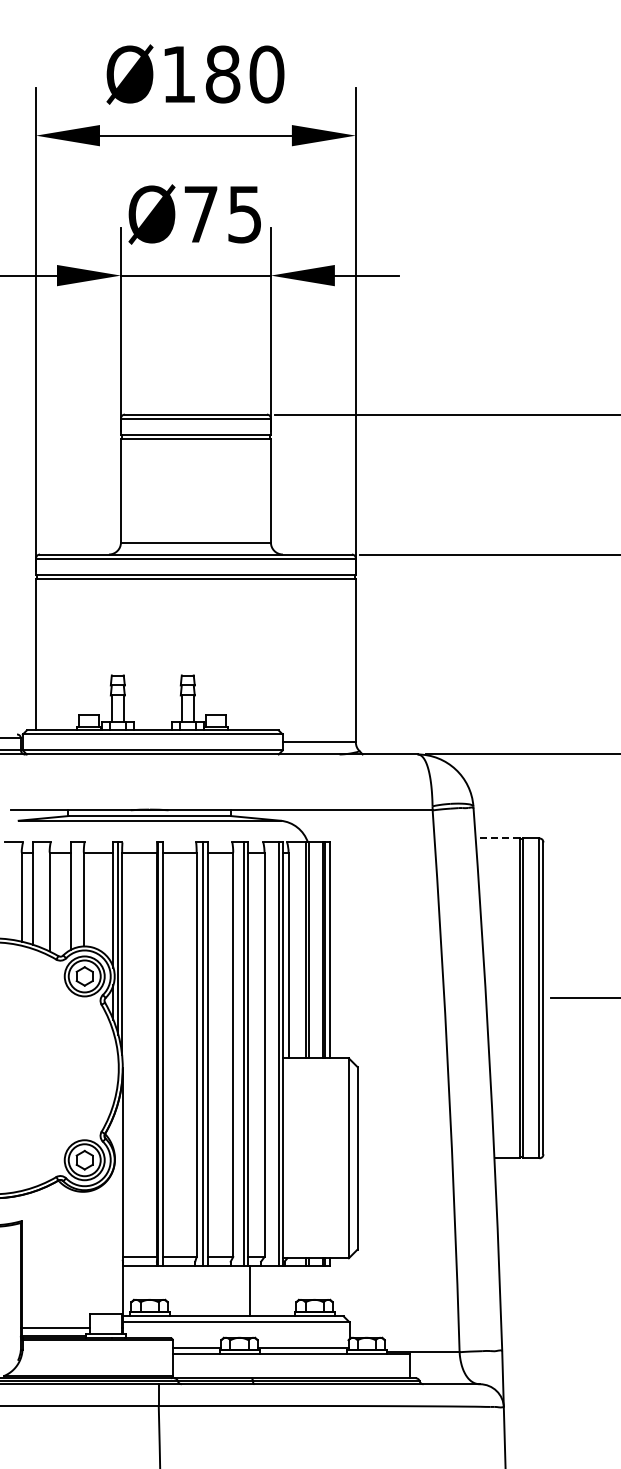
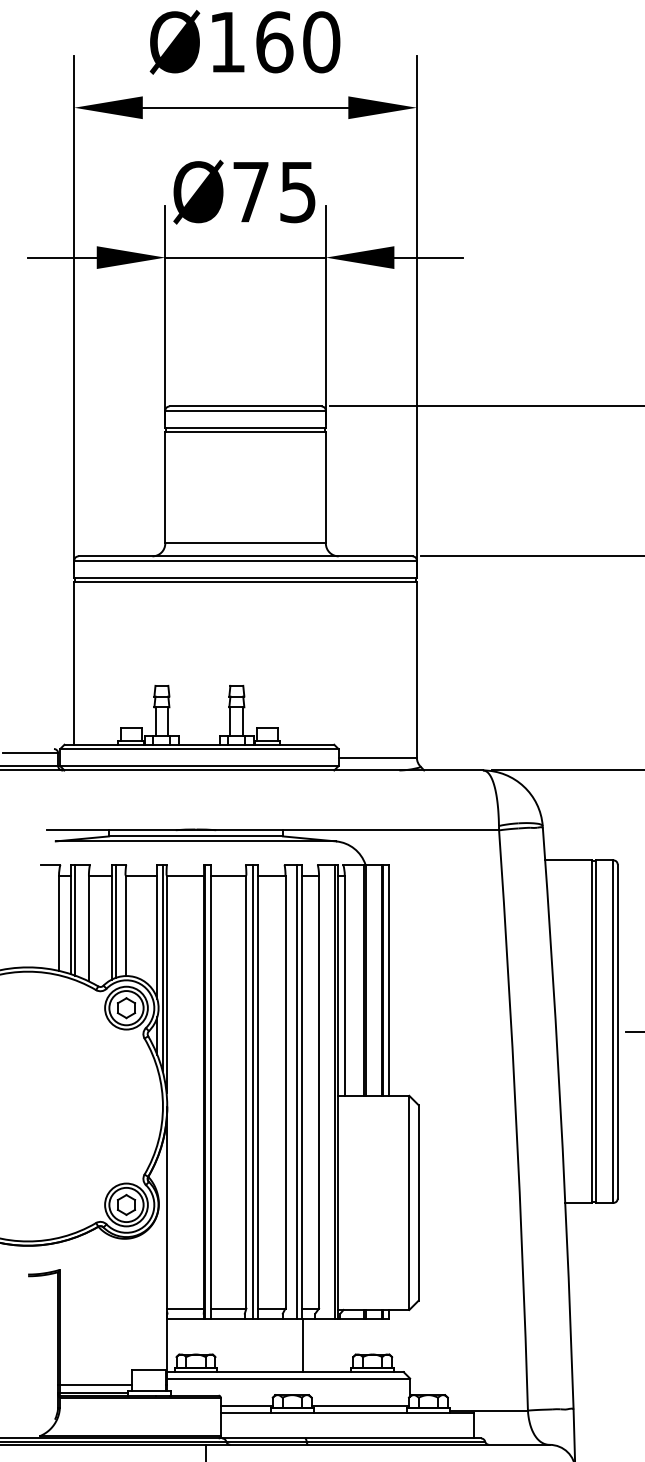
text: (222, 74) -> (274, 42), Ø180 -> Ø160
line: (497, 838) -> (568, 860), dashed -> solid
line: (36, 894) -> (74, 920), added
line: (75, 895) -> (116, 921), added

